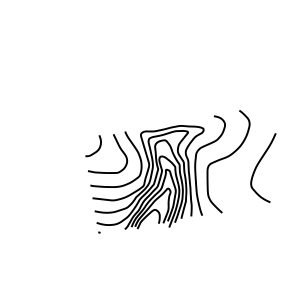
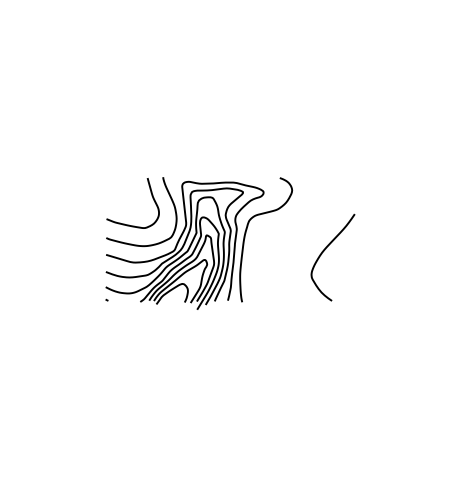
curve: (96, 151) -> (121, 195), removed
curve: (226, 158) -> (286, 234), removed

